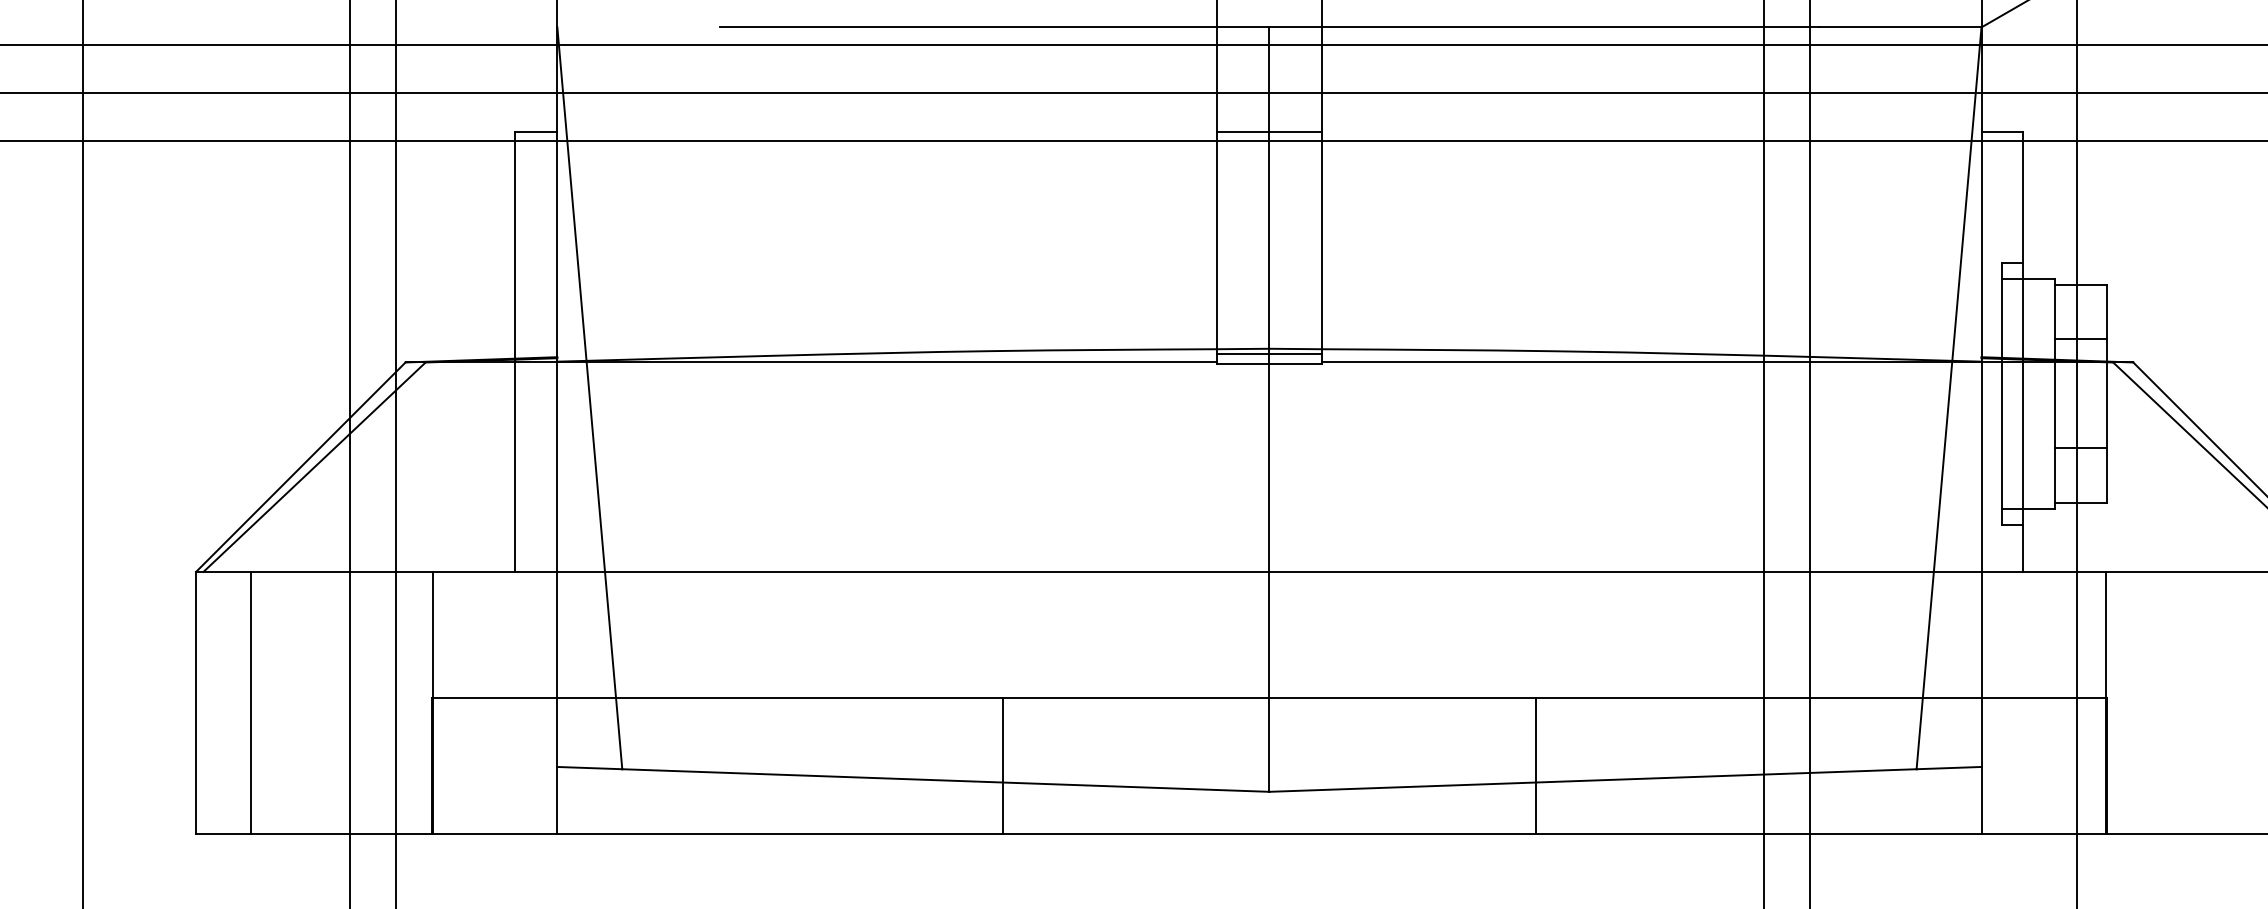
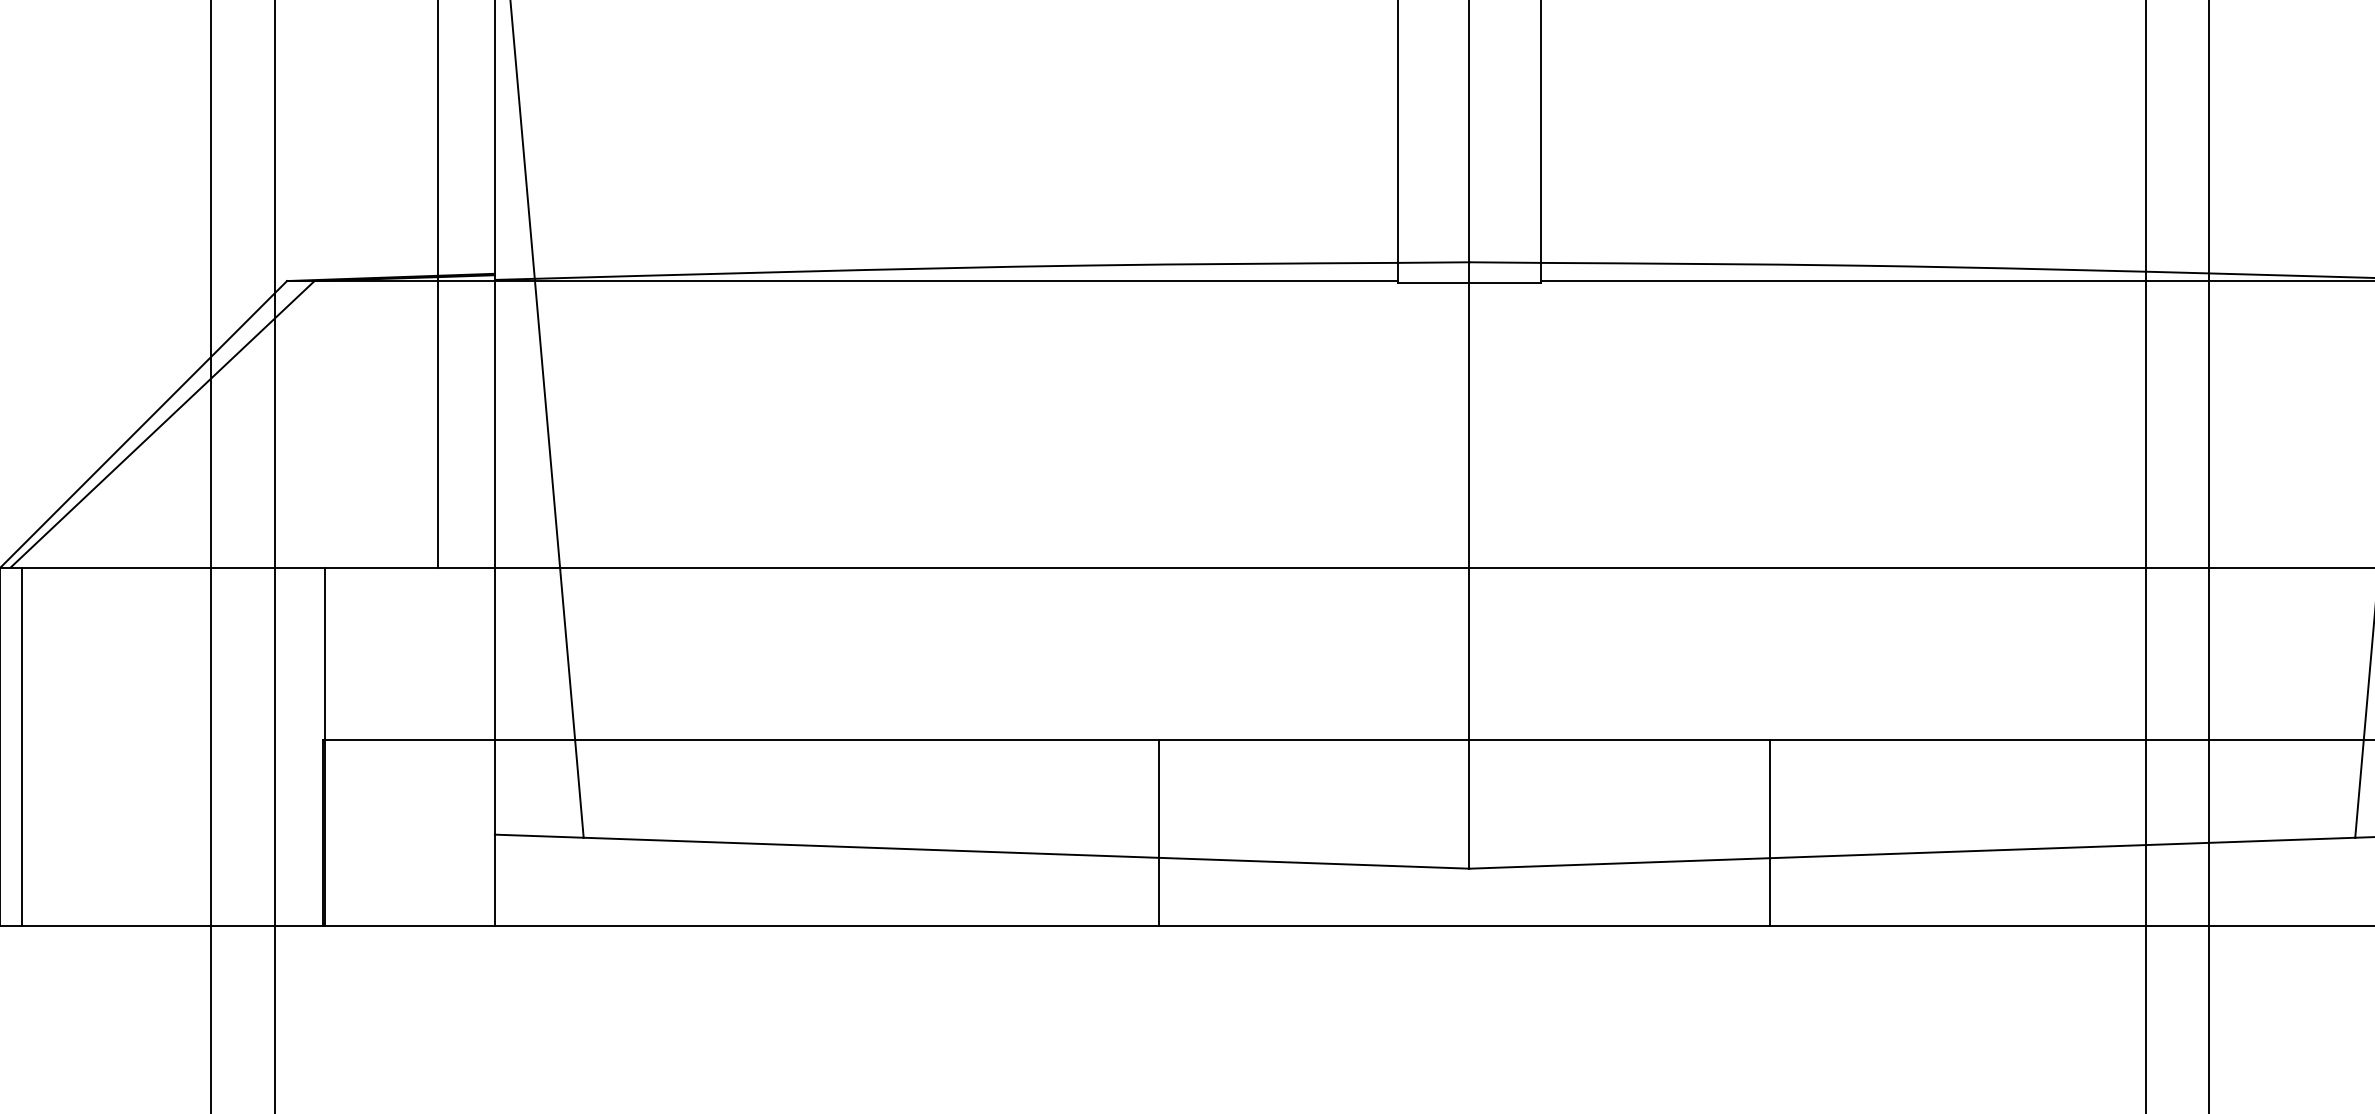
line: (1269, 354) -> (1469, 270), removed
line: (250, 702) -> (21, 746), moved
line: (1002, 765) -> (1158, 832), moved
line: (1536, 765) -> (1770, 832), moved

